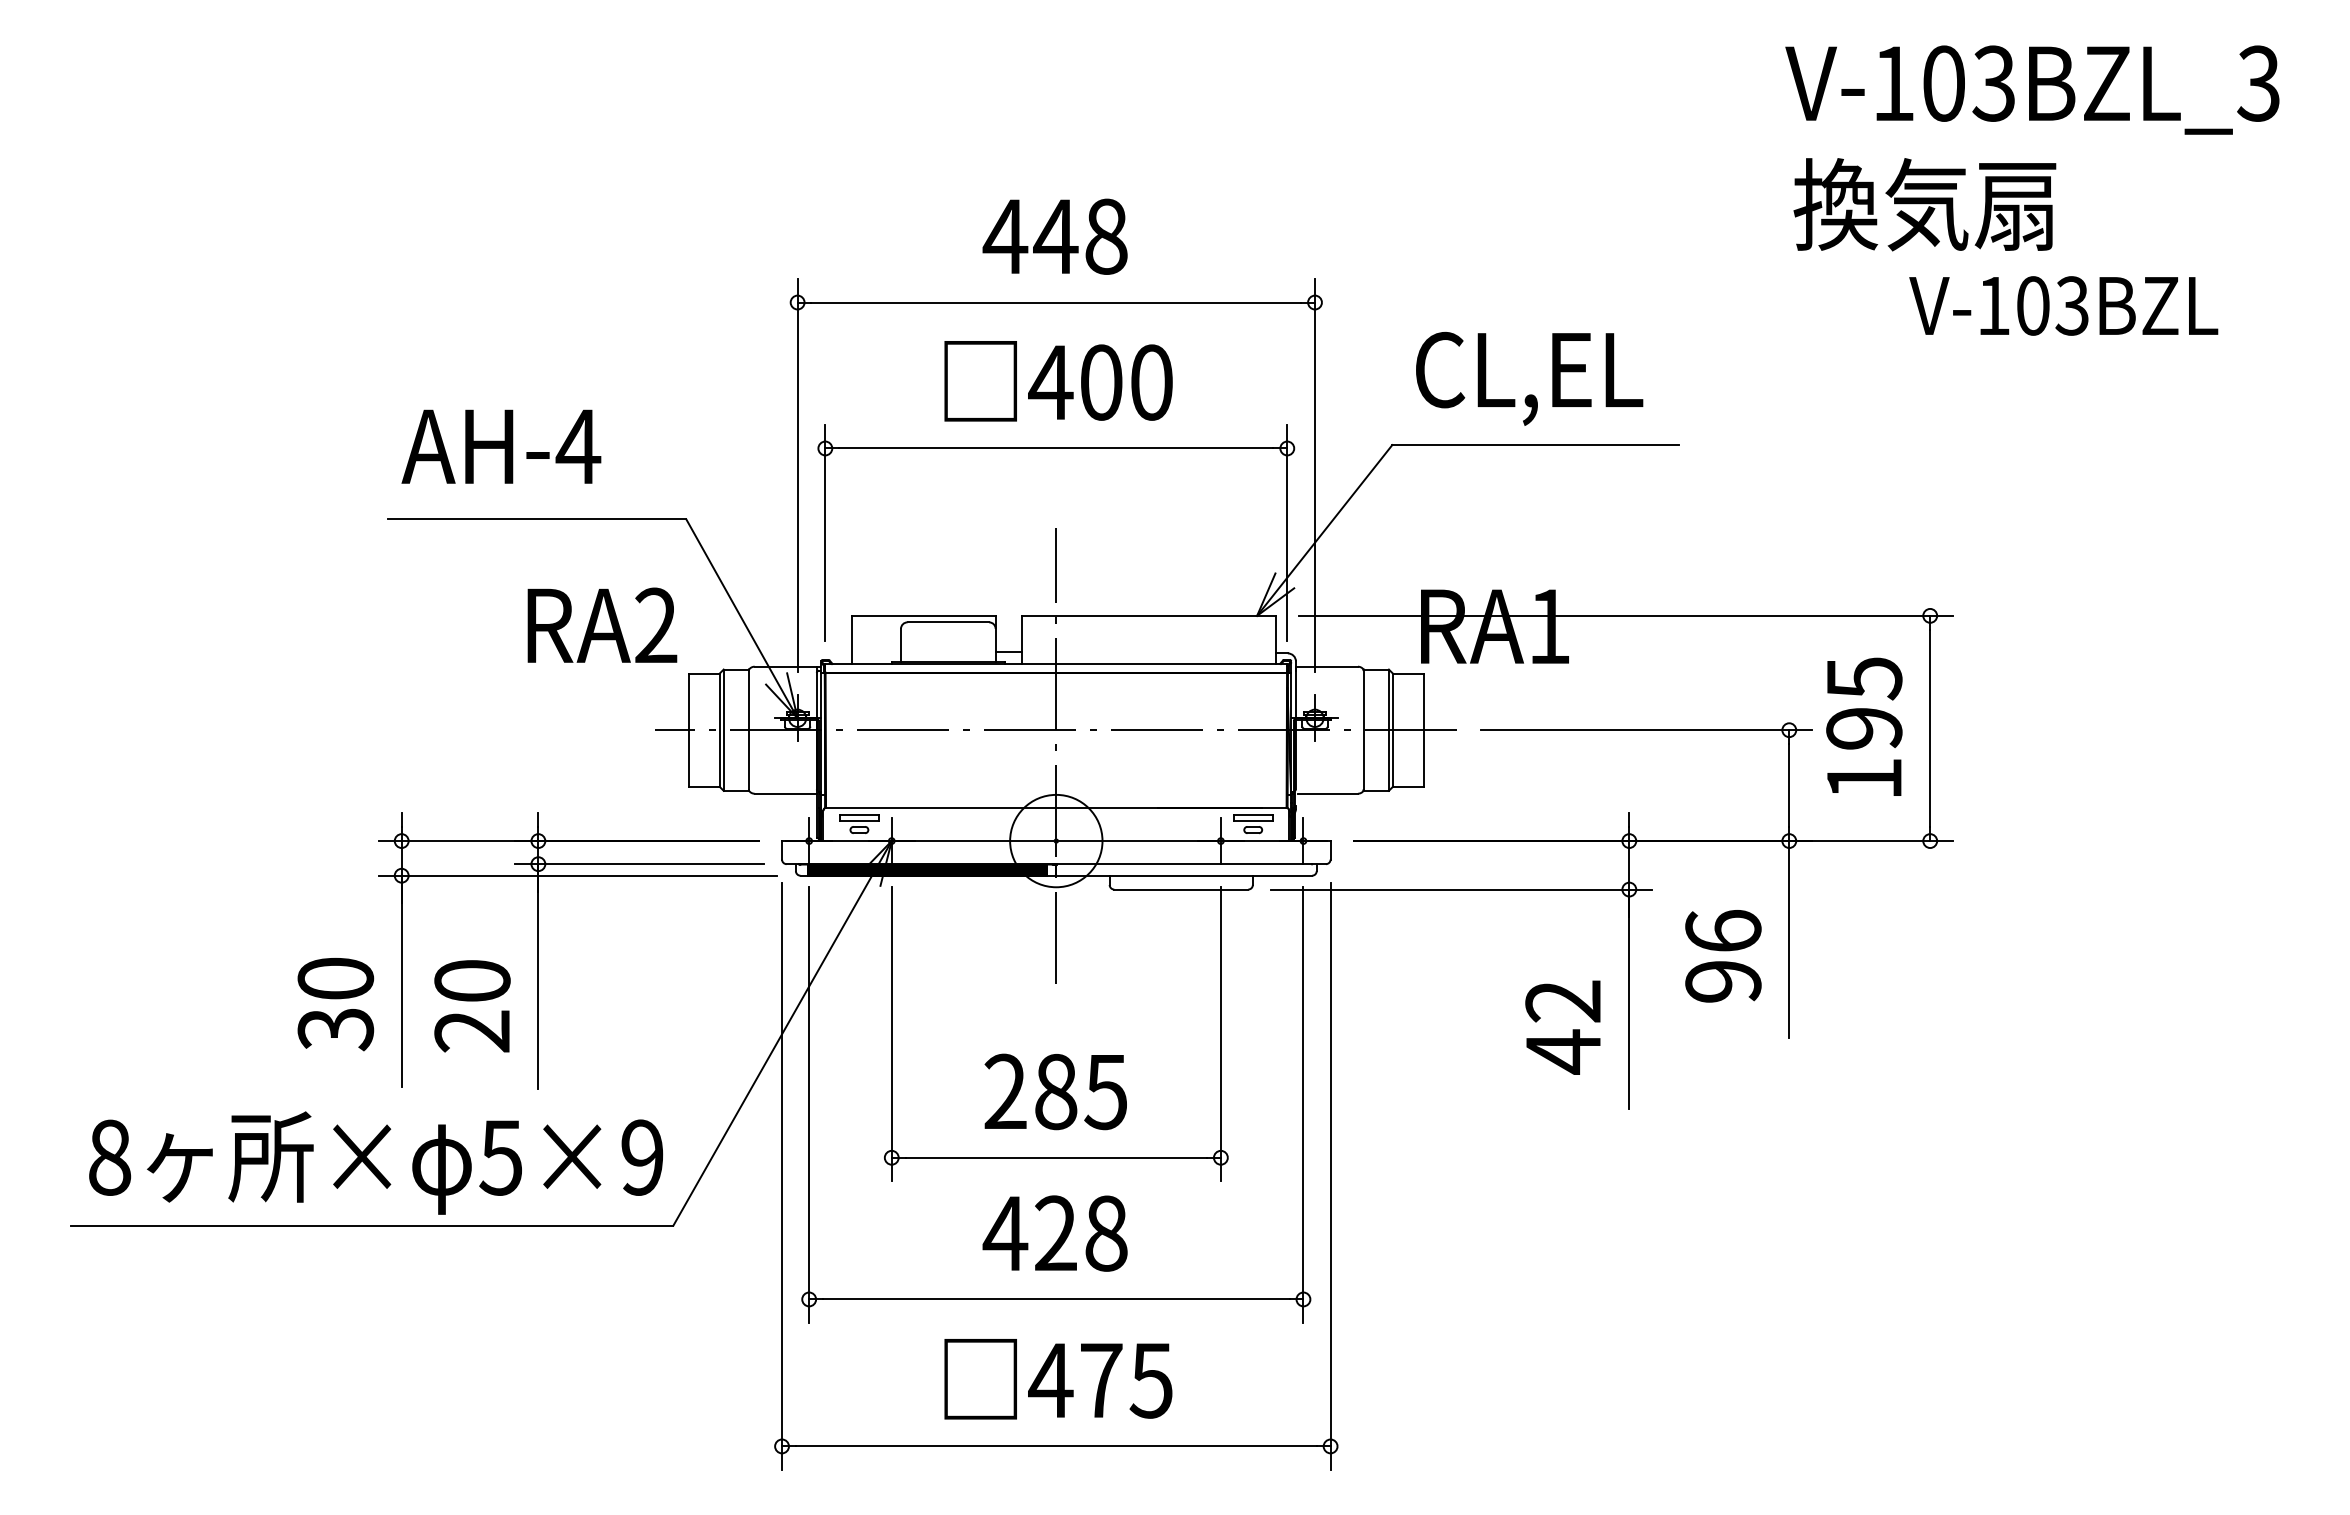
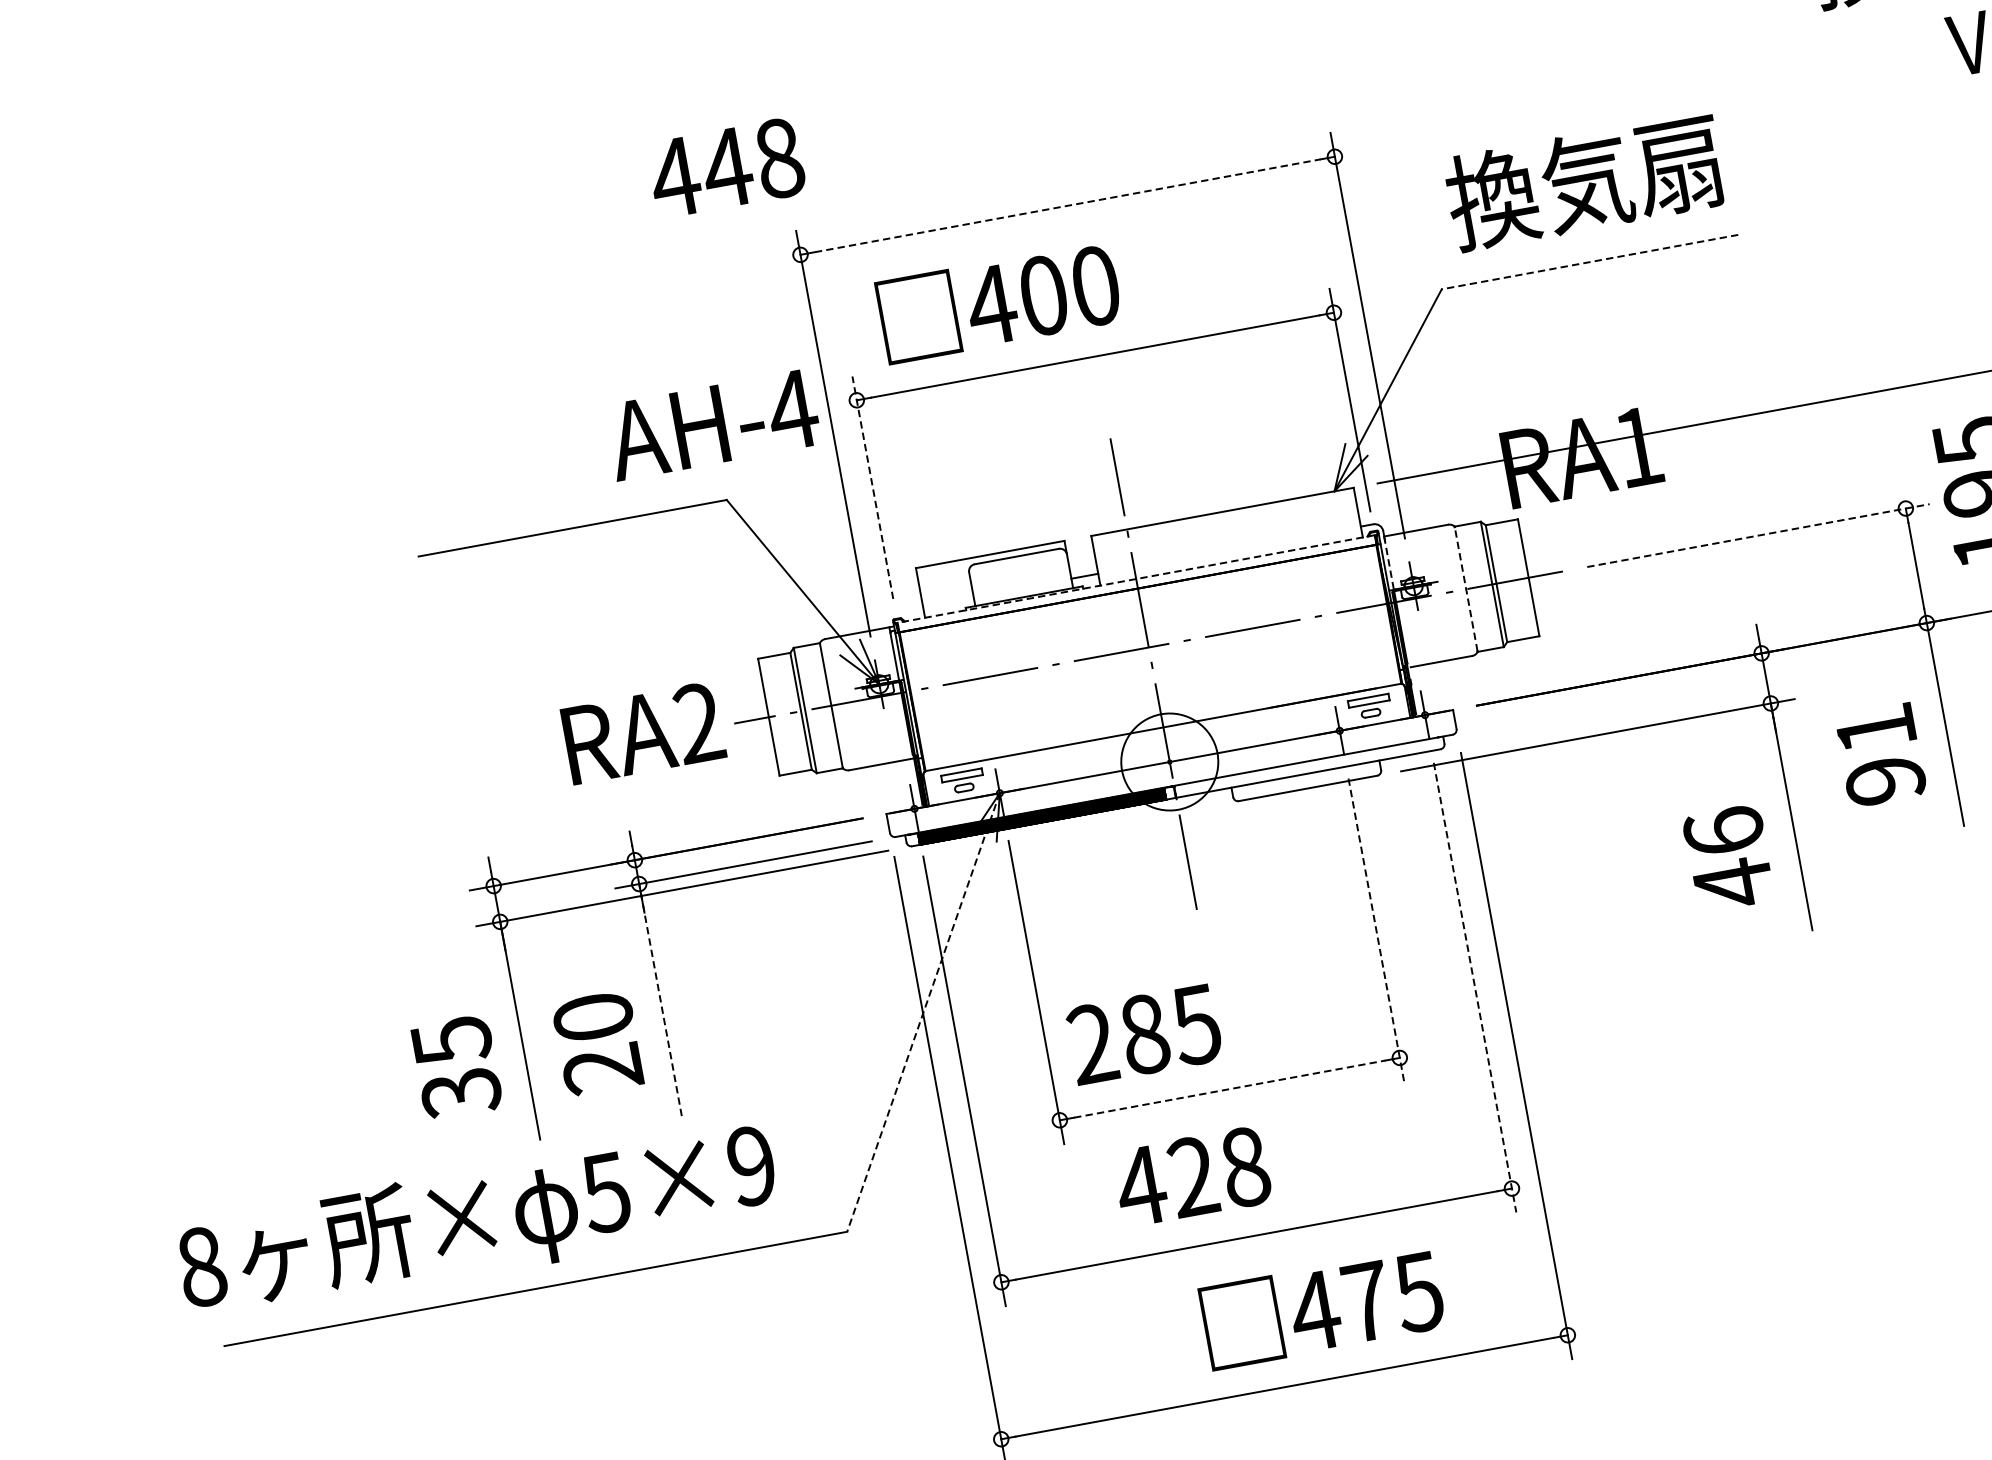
text: (1054, 236) -> (725, 168), moved
line: (1056, 302) -> (1067, 205), solid -> dashed
text: (1544, 373) -> (1585, 186), CL,EL -> 換気扇
text: (1058, 381) -> (999, 302), moved
line: (1535, 445) -> (1589, 262), solid -> dashed
text: (501, 446) -> (713, 424), moved
line: (825, 533) -> (873, 488), solid -> dashed
text: (602, 624) -> (643, 732), moved
line: (1056, 663) -> (1136, 578), solid -> dashed
line: (1295, 692) -> (1388, 563), solid -> dashed
line: (1363, 729) -> (1465, 588), solid -> dashed
line: (1646, 730) -> (1758, 535), solid -> dashed
text: (1723, 930) -> (1875, 727), 96 -> 91
line: (538, 975) -> (660, 999), solid -> dashed
text: (335, 979) -> (451, 1041), 30 -> 35
text: (1563, 1001) -> (1724, 831), 42 -> 46
line: (782, 1033) -> (923, 1012), solid -> dashed
line: (1220, 1034) -> (1376, 930), solid -> dashed
text: (1055, 1091) -> (1144, 1034), moved
line: (1303, 1104) -> (1475, 987), solid -> dashed
line: (1056, 1157) -> (1229, 1088), solid -> dashed
text: (375, 1162) -> (477, 1221), moved
text: (1054, 1233) -> (1191, 1176), moved
text: (1058, 1379) -> (1322, 1308), moved

